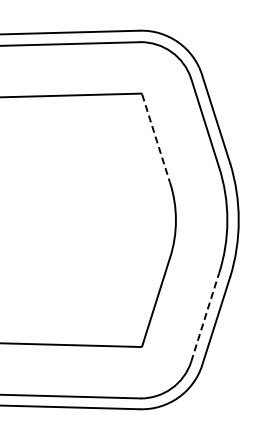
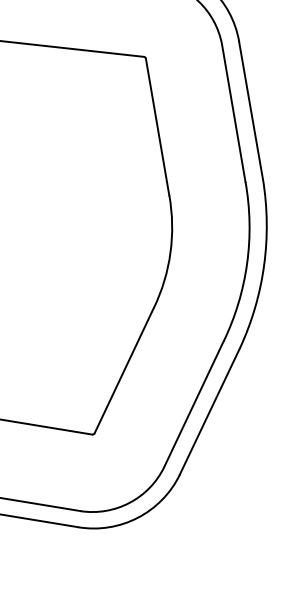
line: (156, 139) -> (157, 128), dashed -> solid
line: (205, 317) -> (194, 403), dashed -> solid

